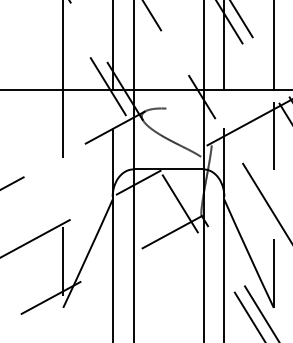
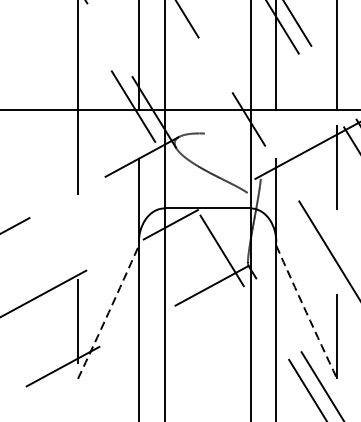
arc: (88, 253) -> (109, 311), solid -> dashed
arc: (248, 253) -> (306, 311), solid -> dashed

